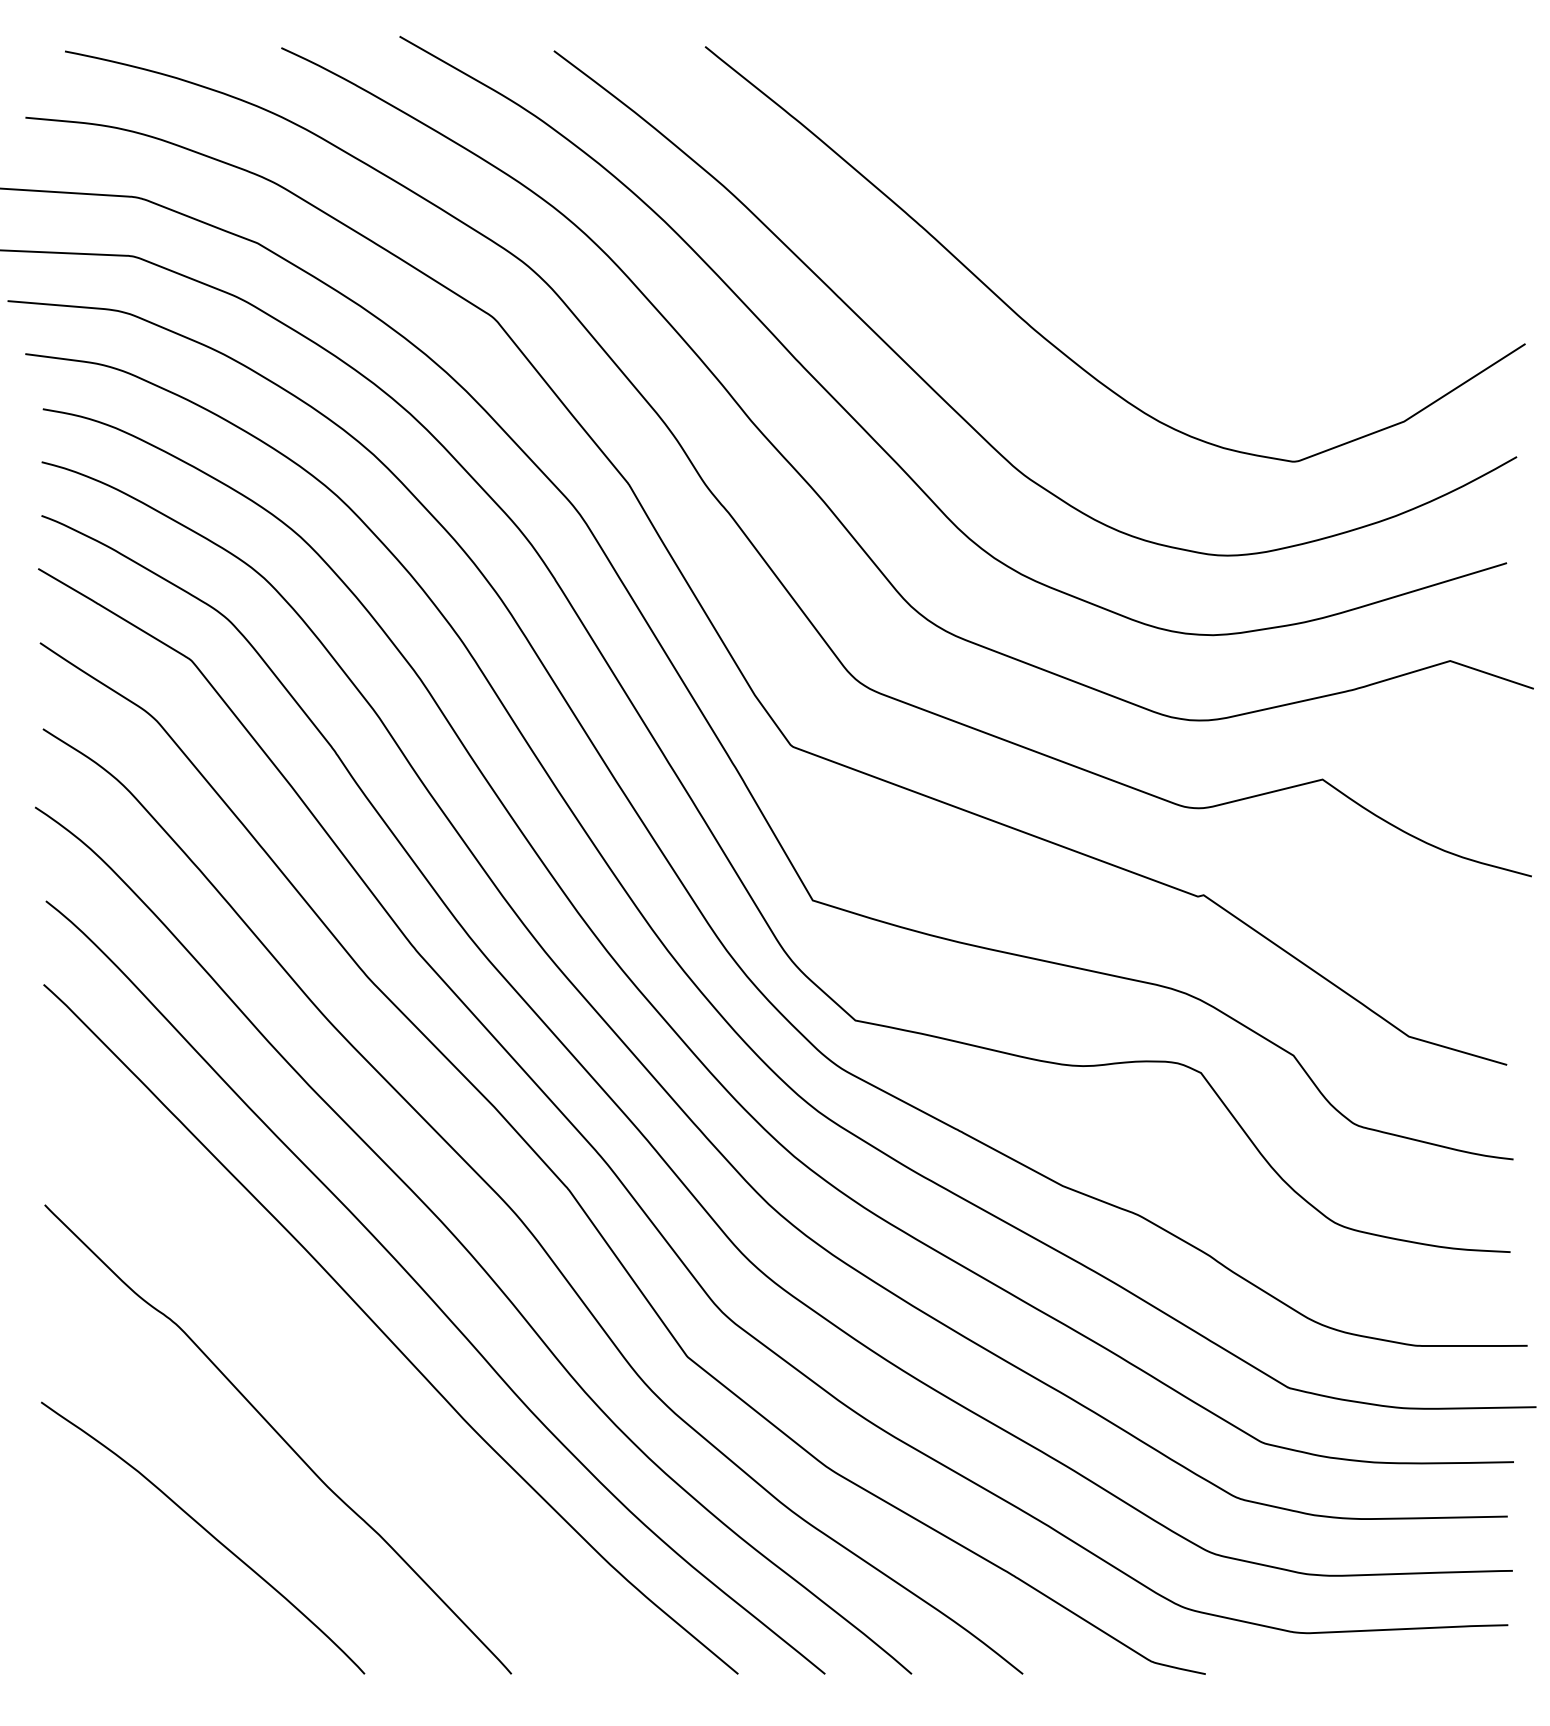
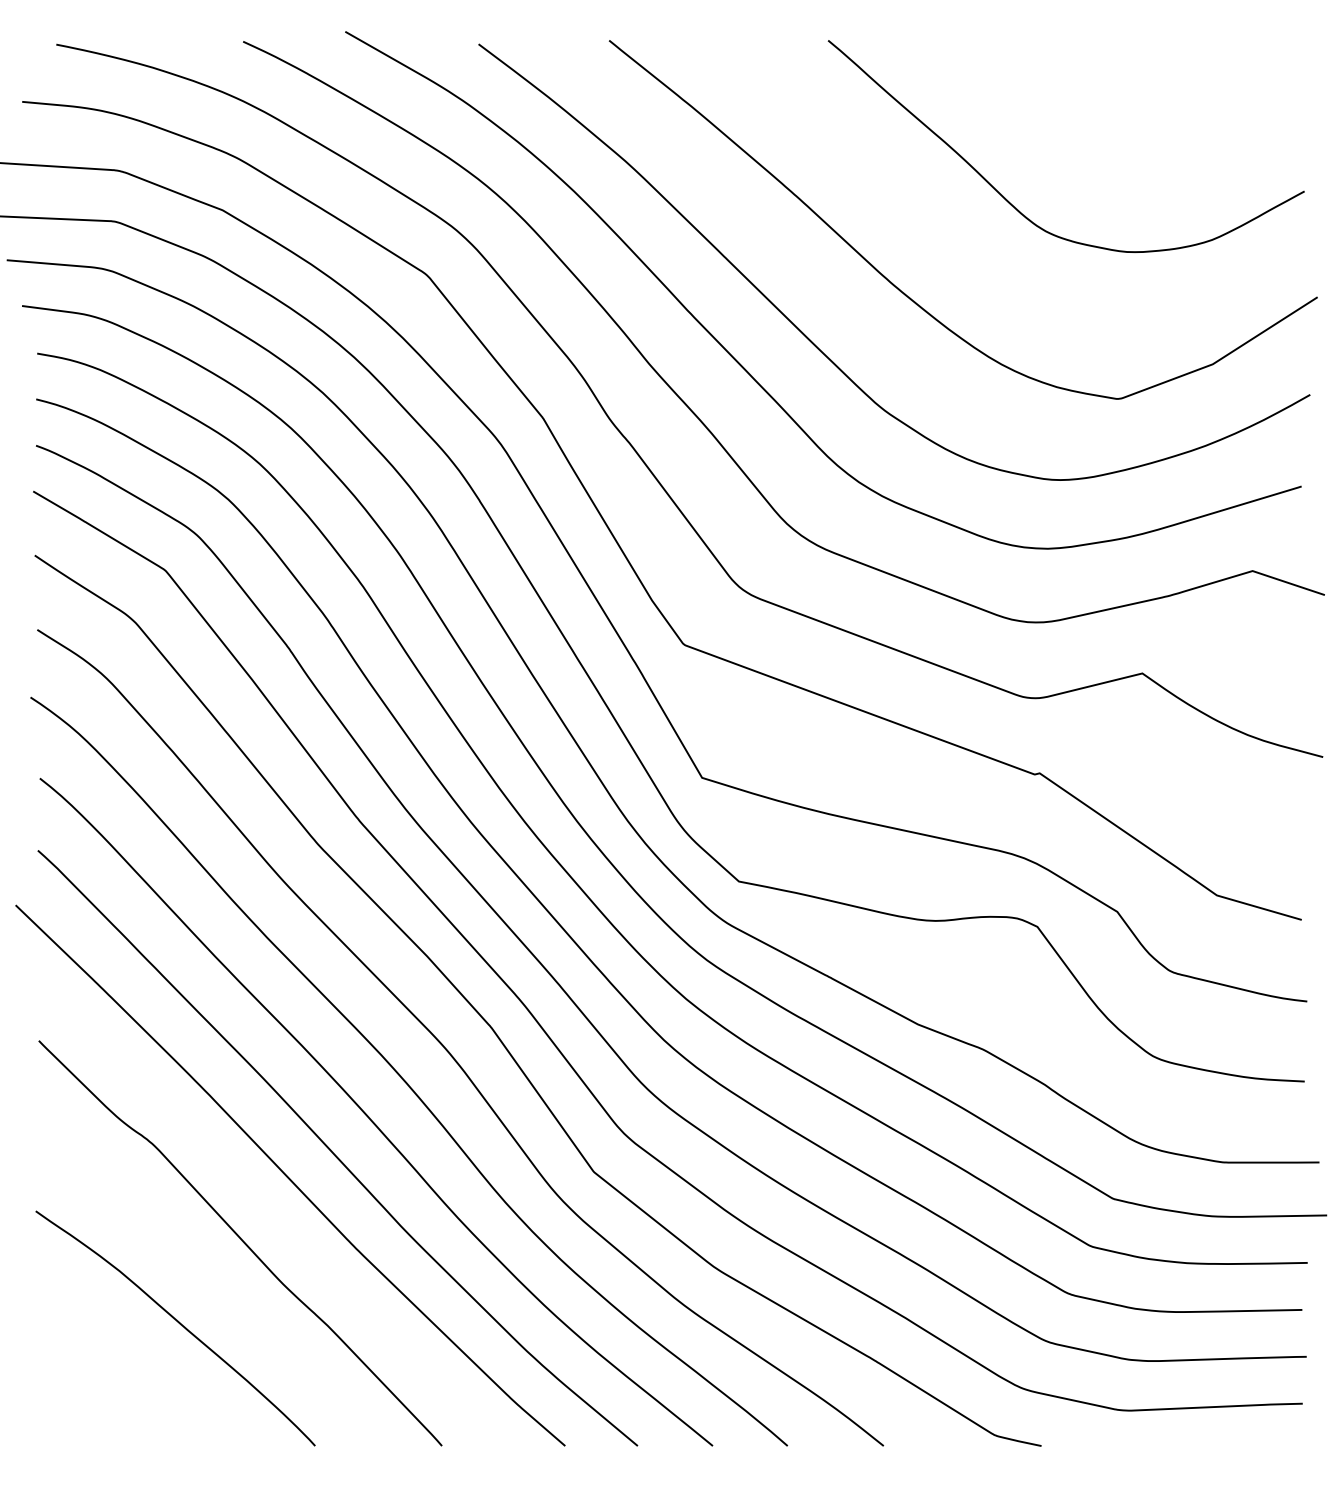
curve: (1172, 236) -> (1012, 204), added
curve: (333, 1362) -> (288, 1176), added

